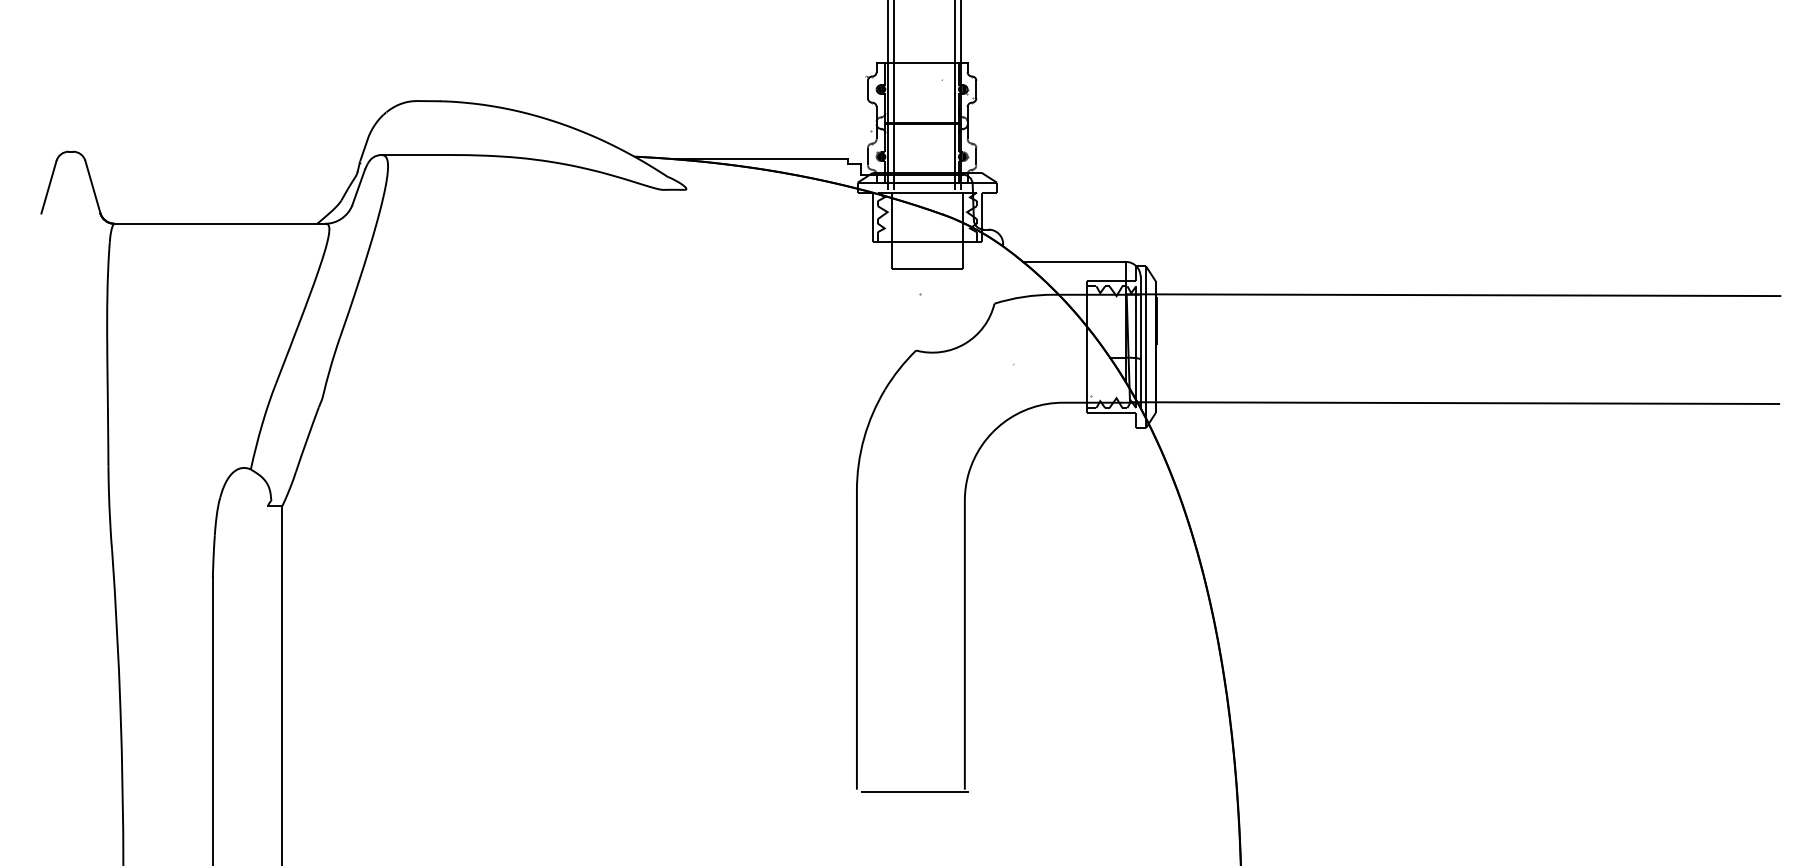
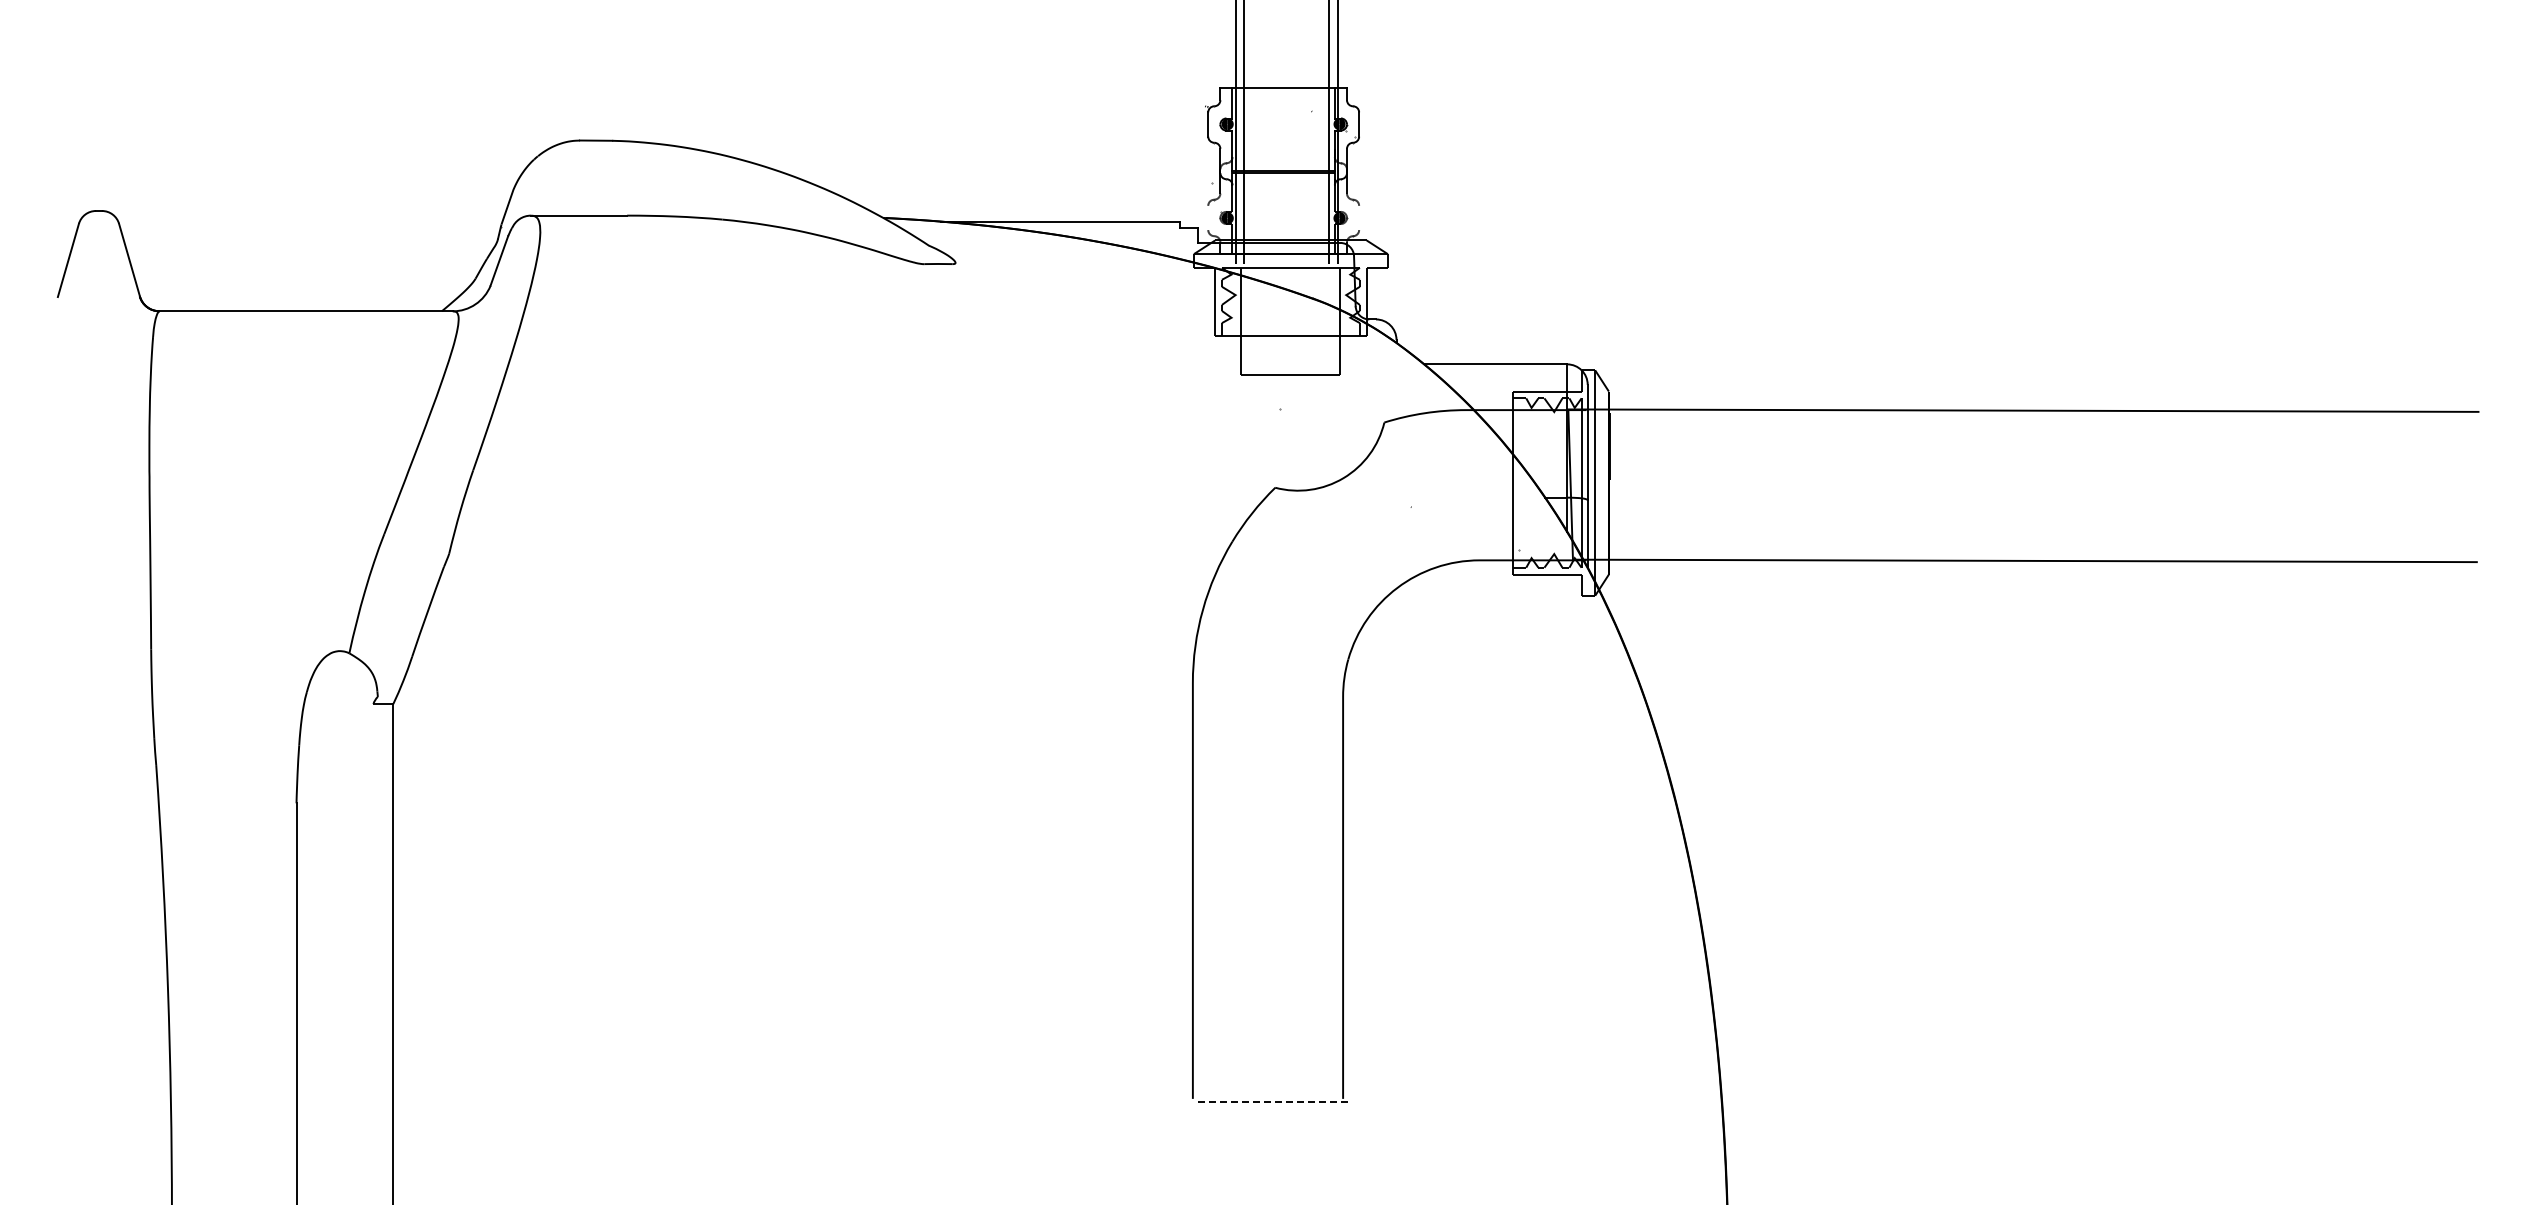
line: (868, 156) -> (1208, 217), removed
line: (976, 156) -> (1359, 217), removed
line: (915, 792) -> (1274, 1102), solid -> dashed

